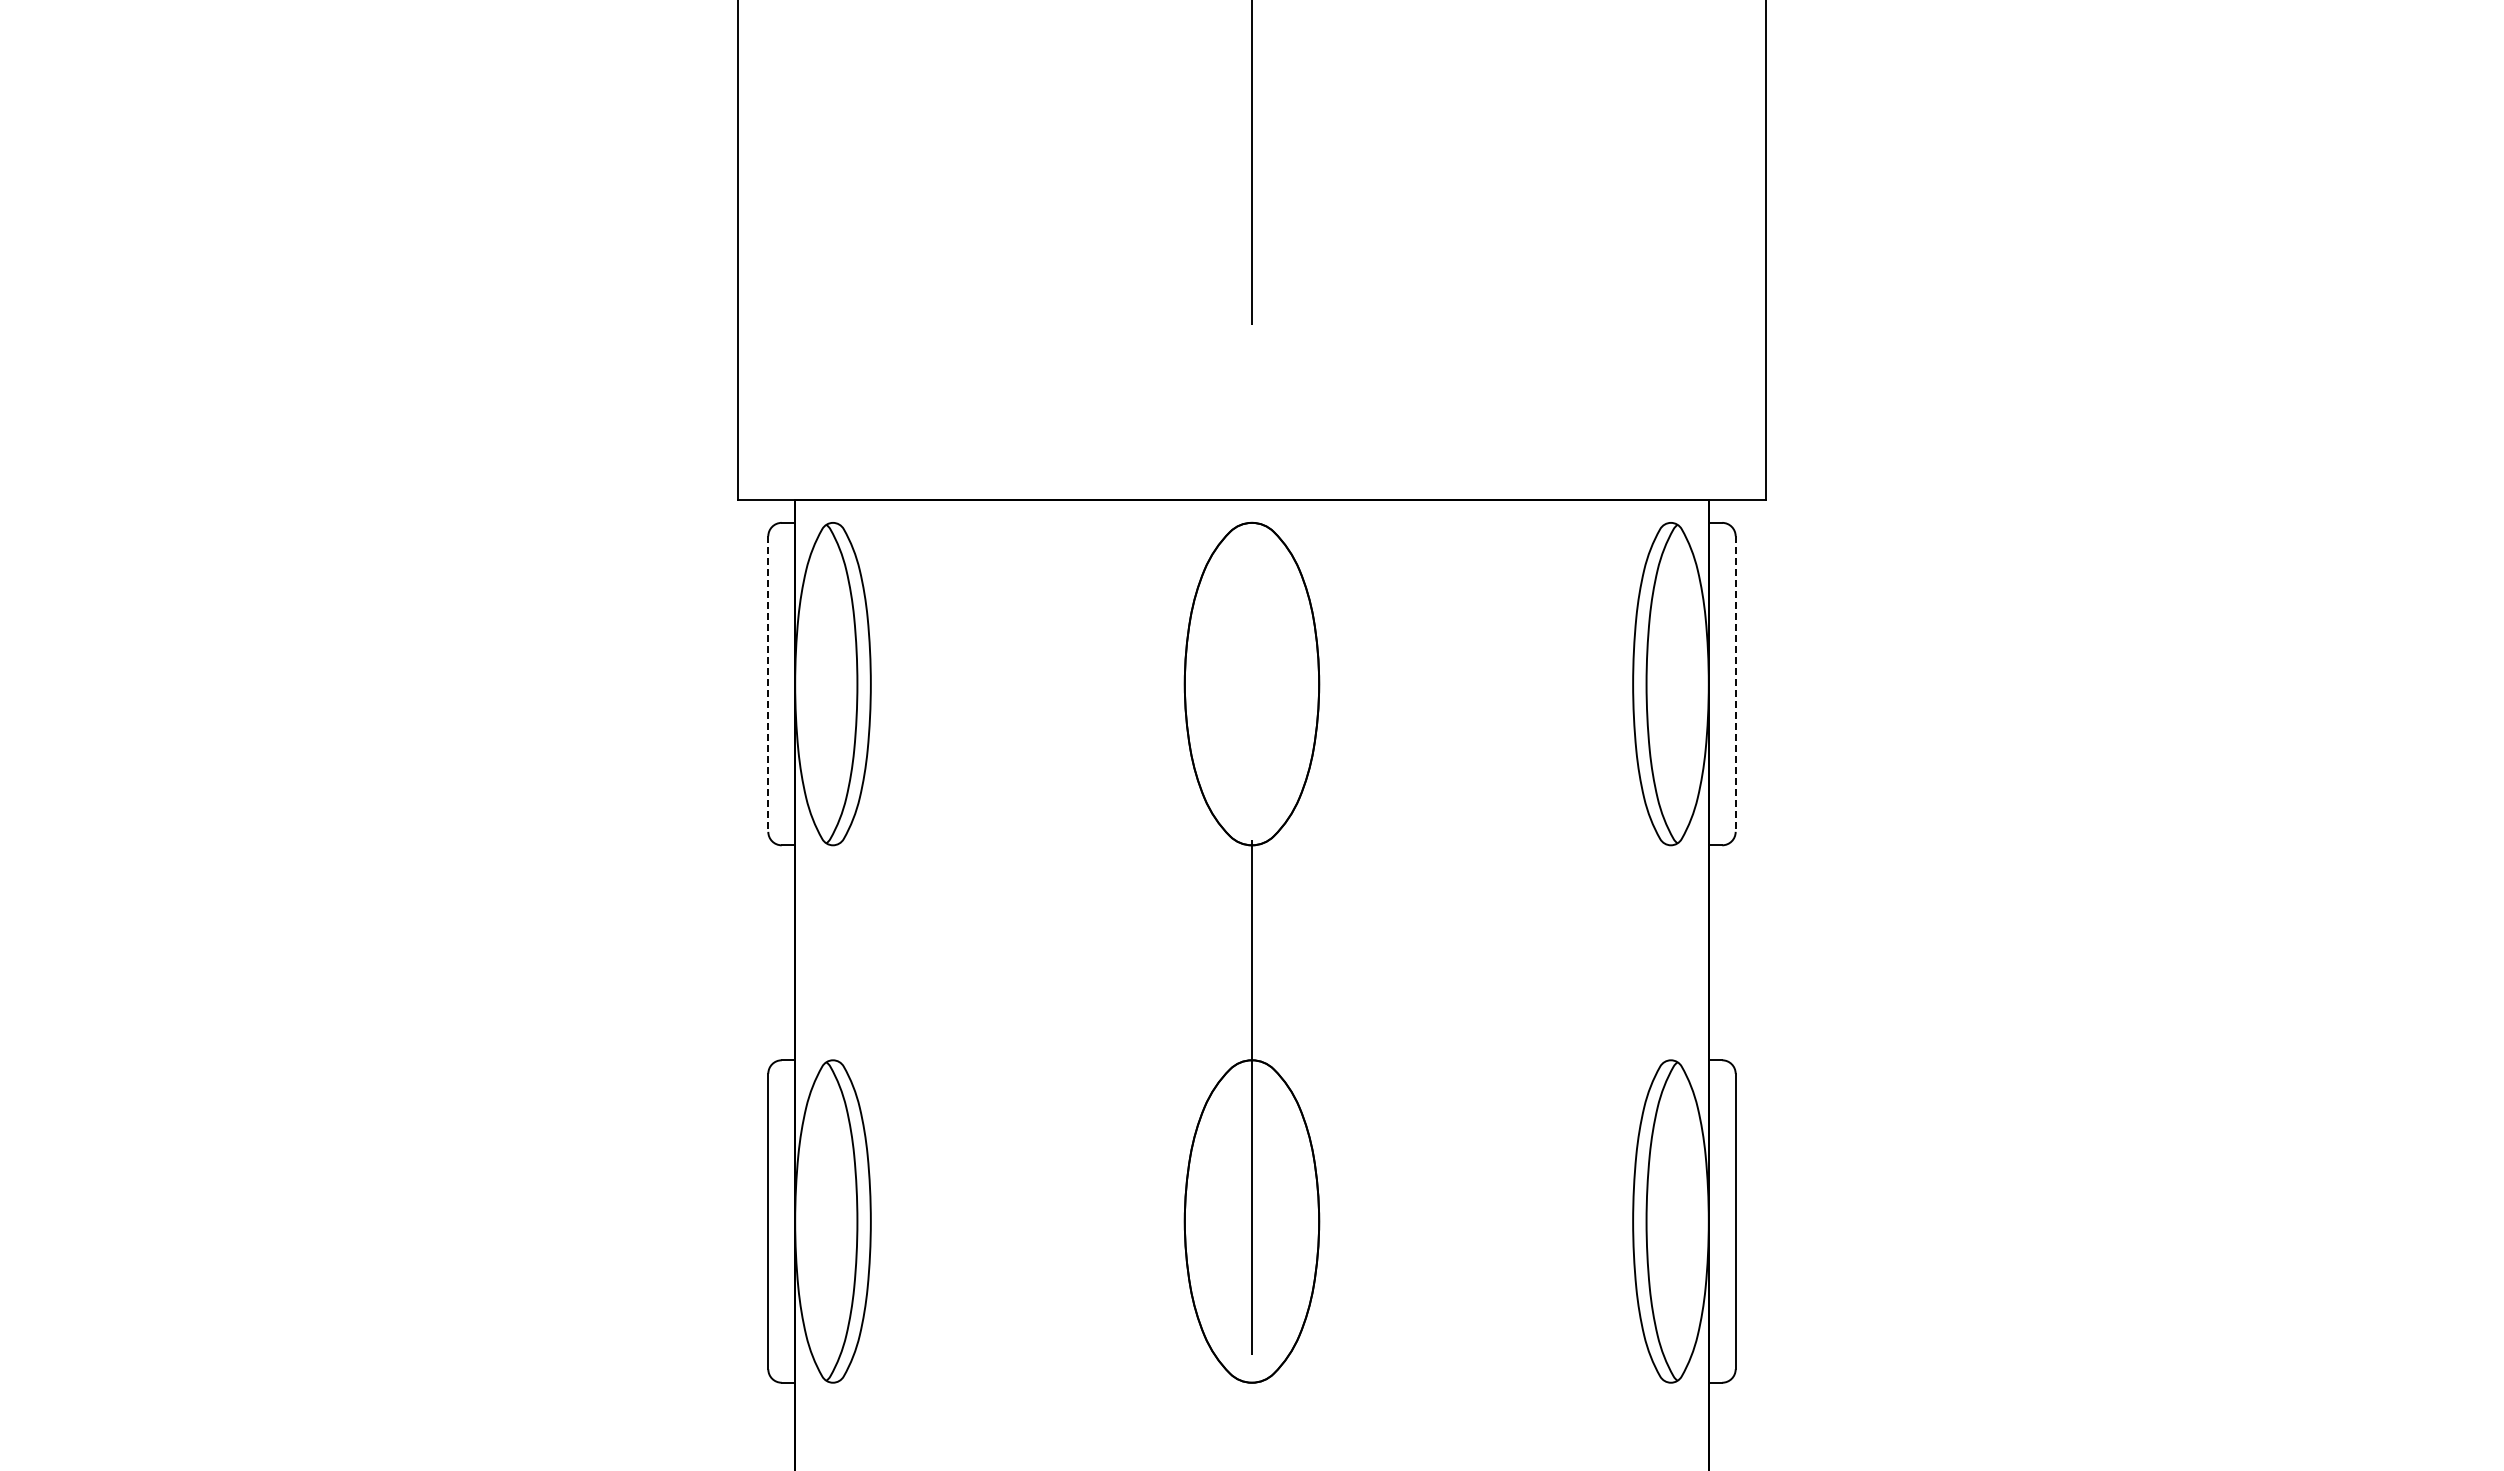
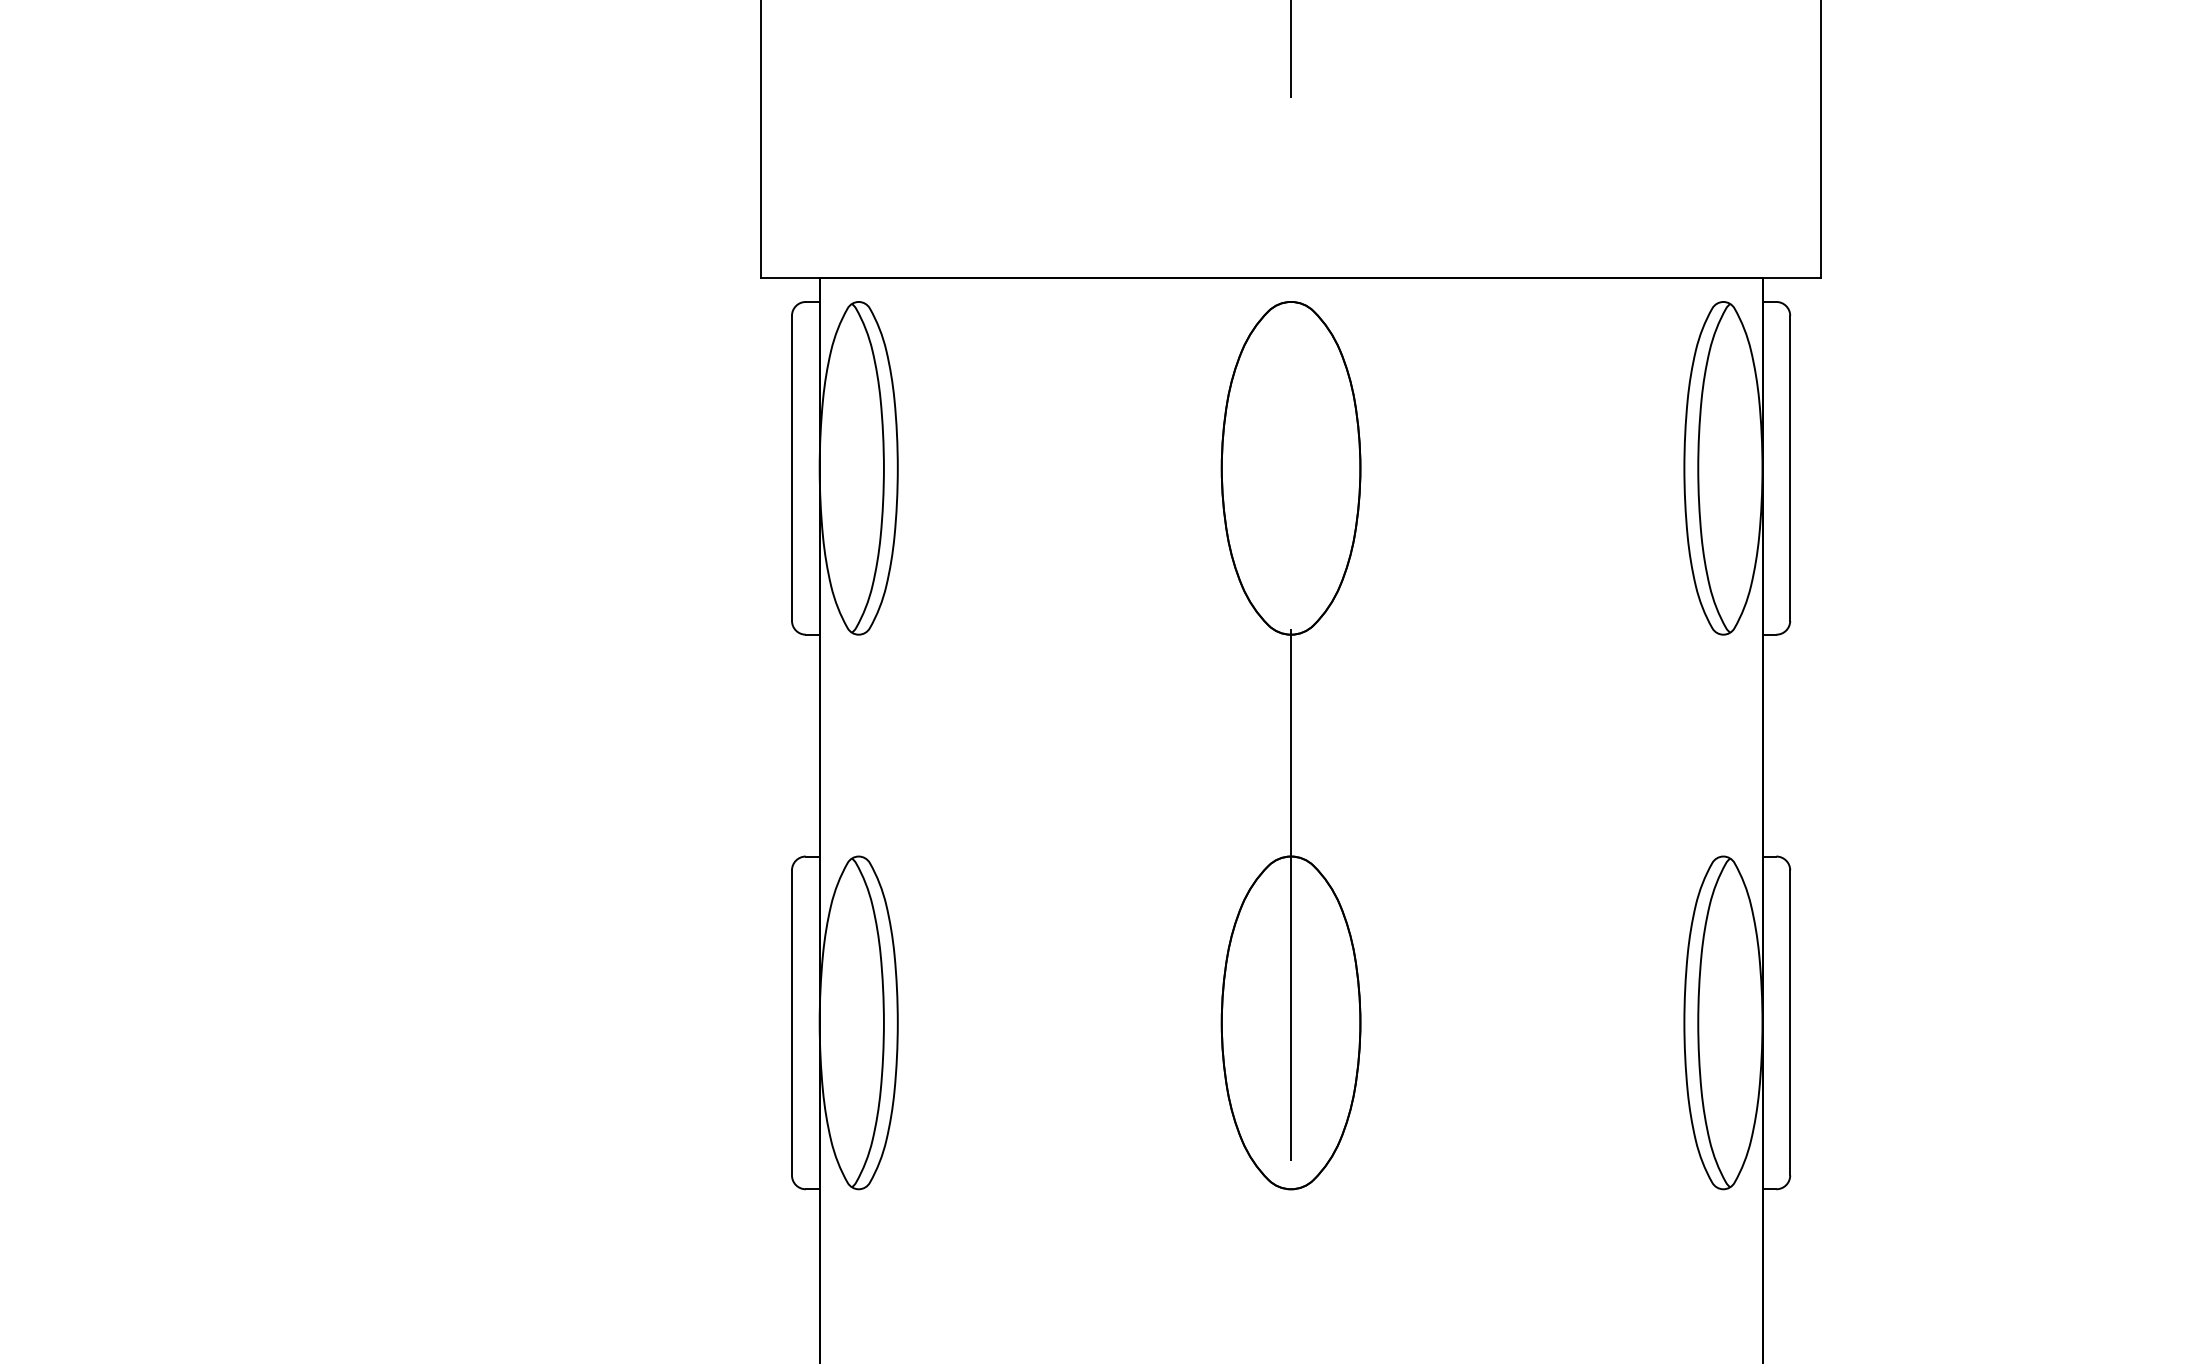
line: (768, 684) -> (792, 468), dashed -> solid
line: (1735, 684) -> (1790, 468), dashed -> solid

